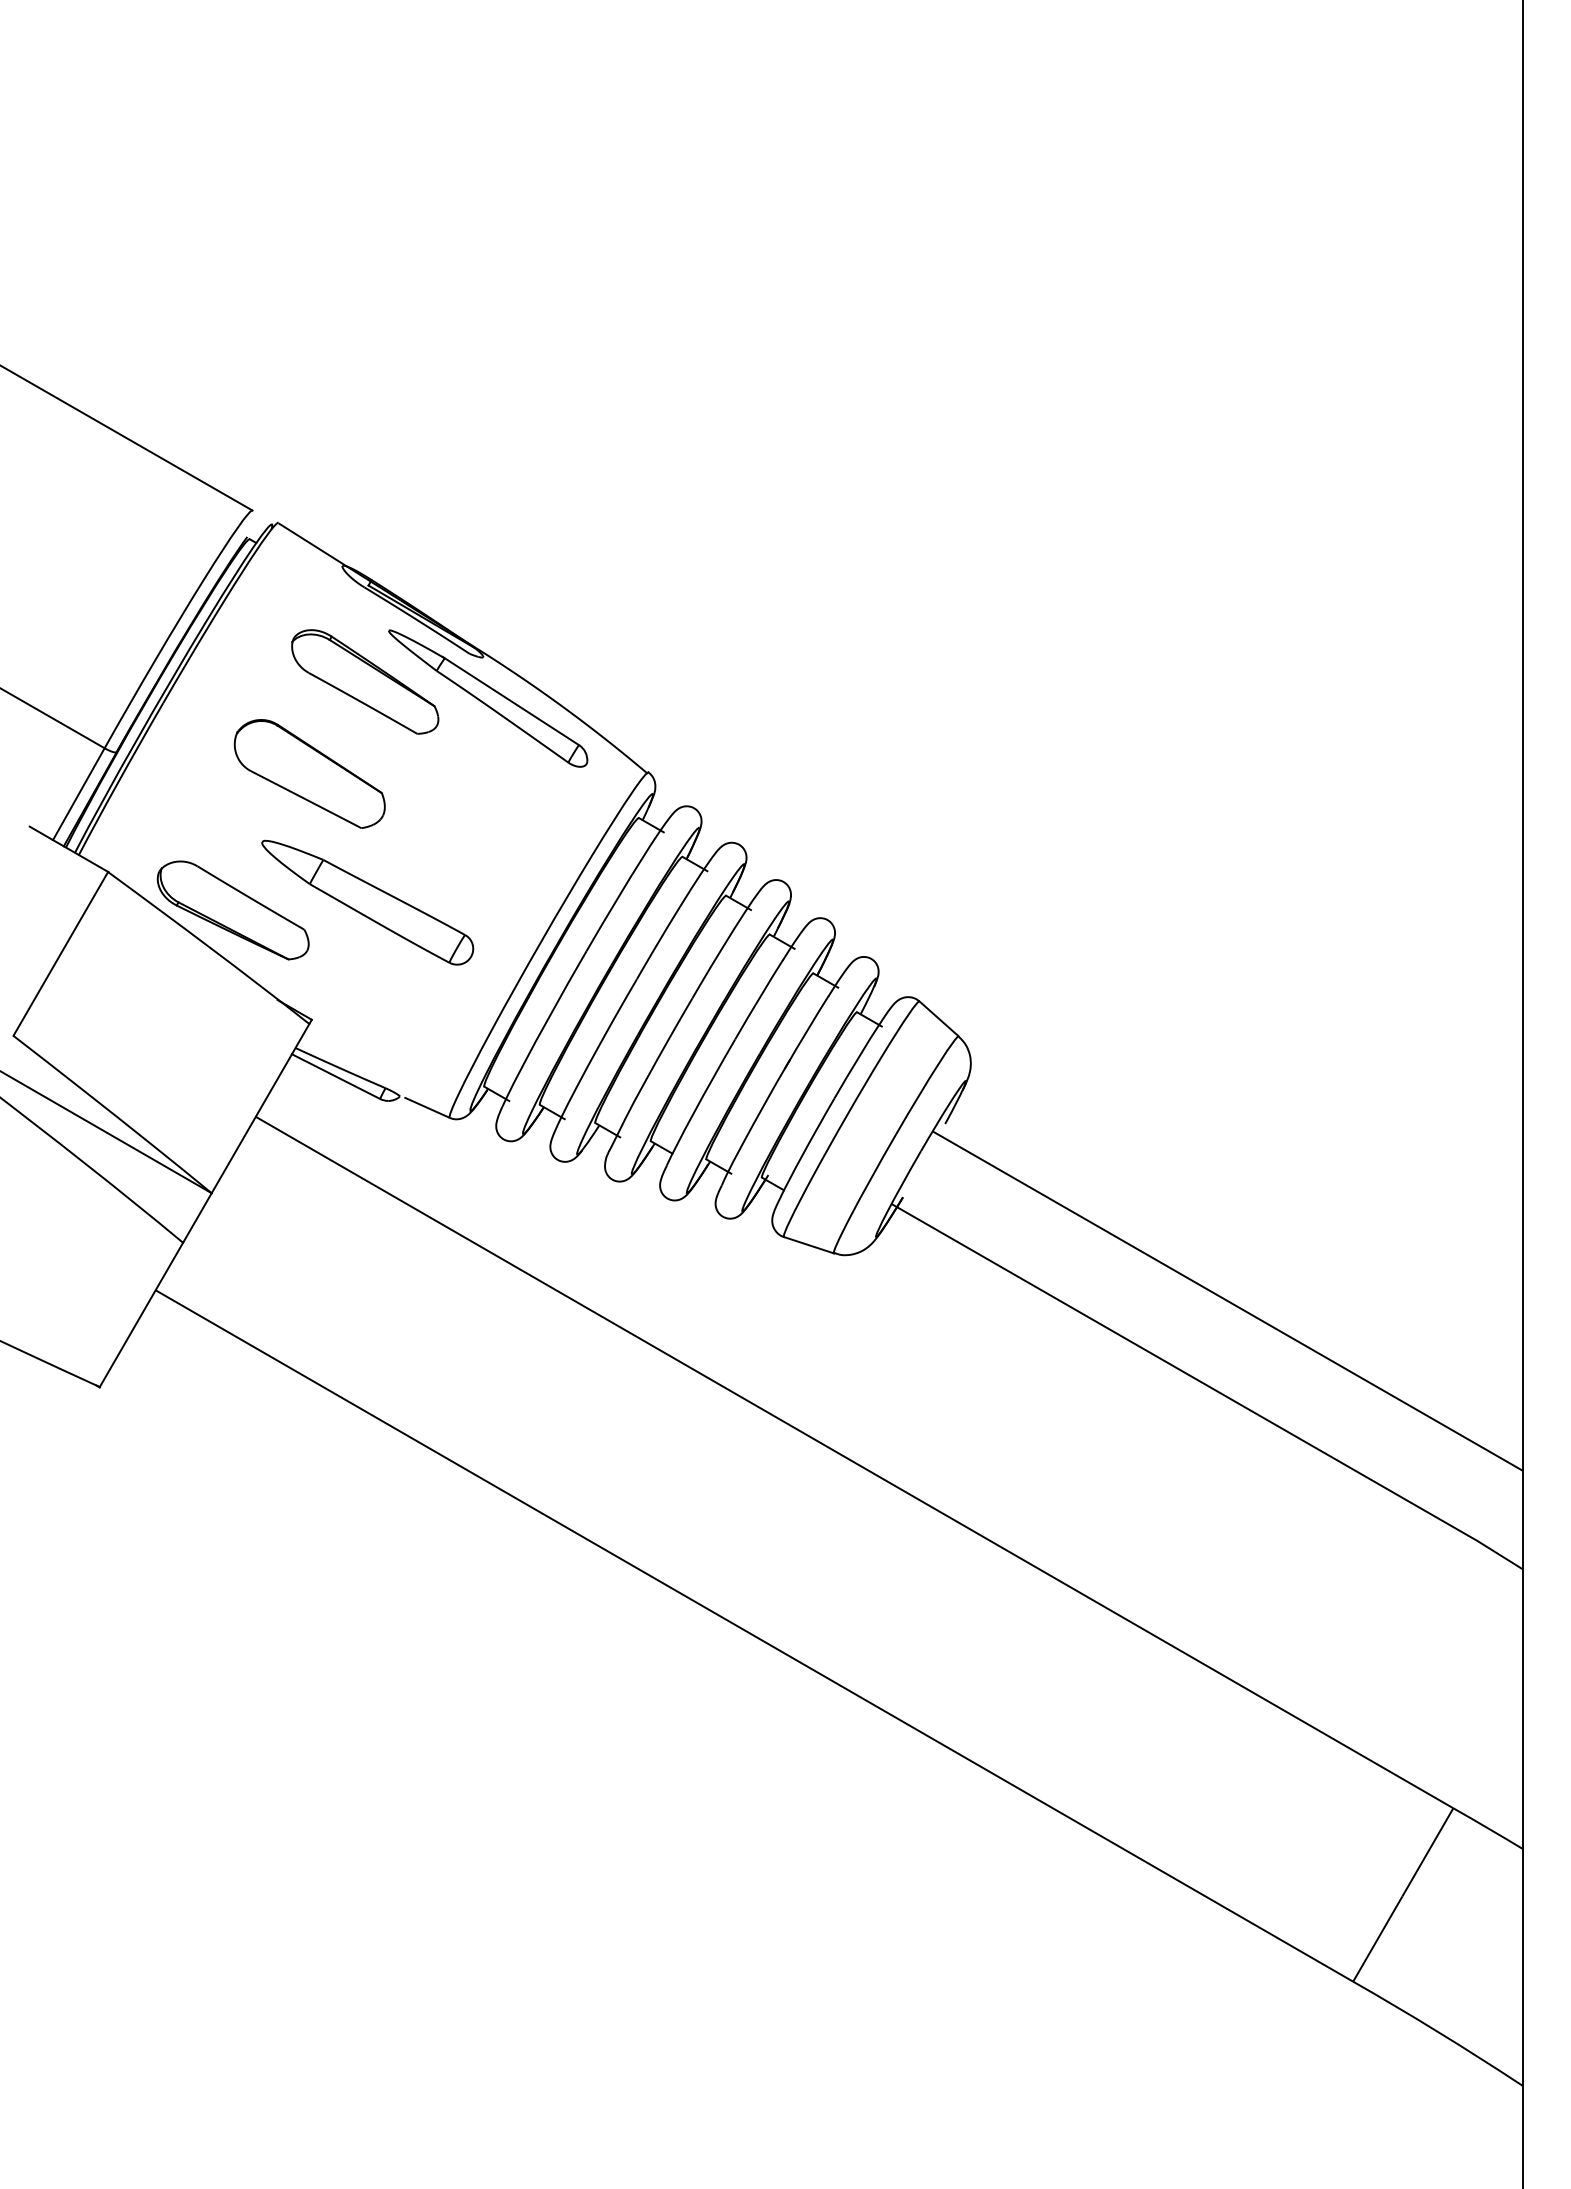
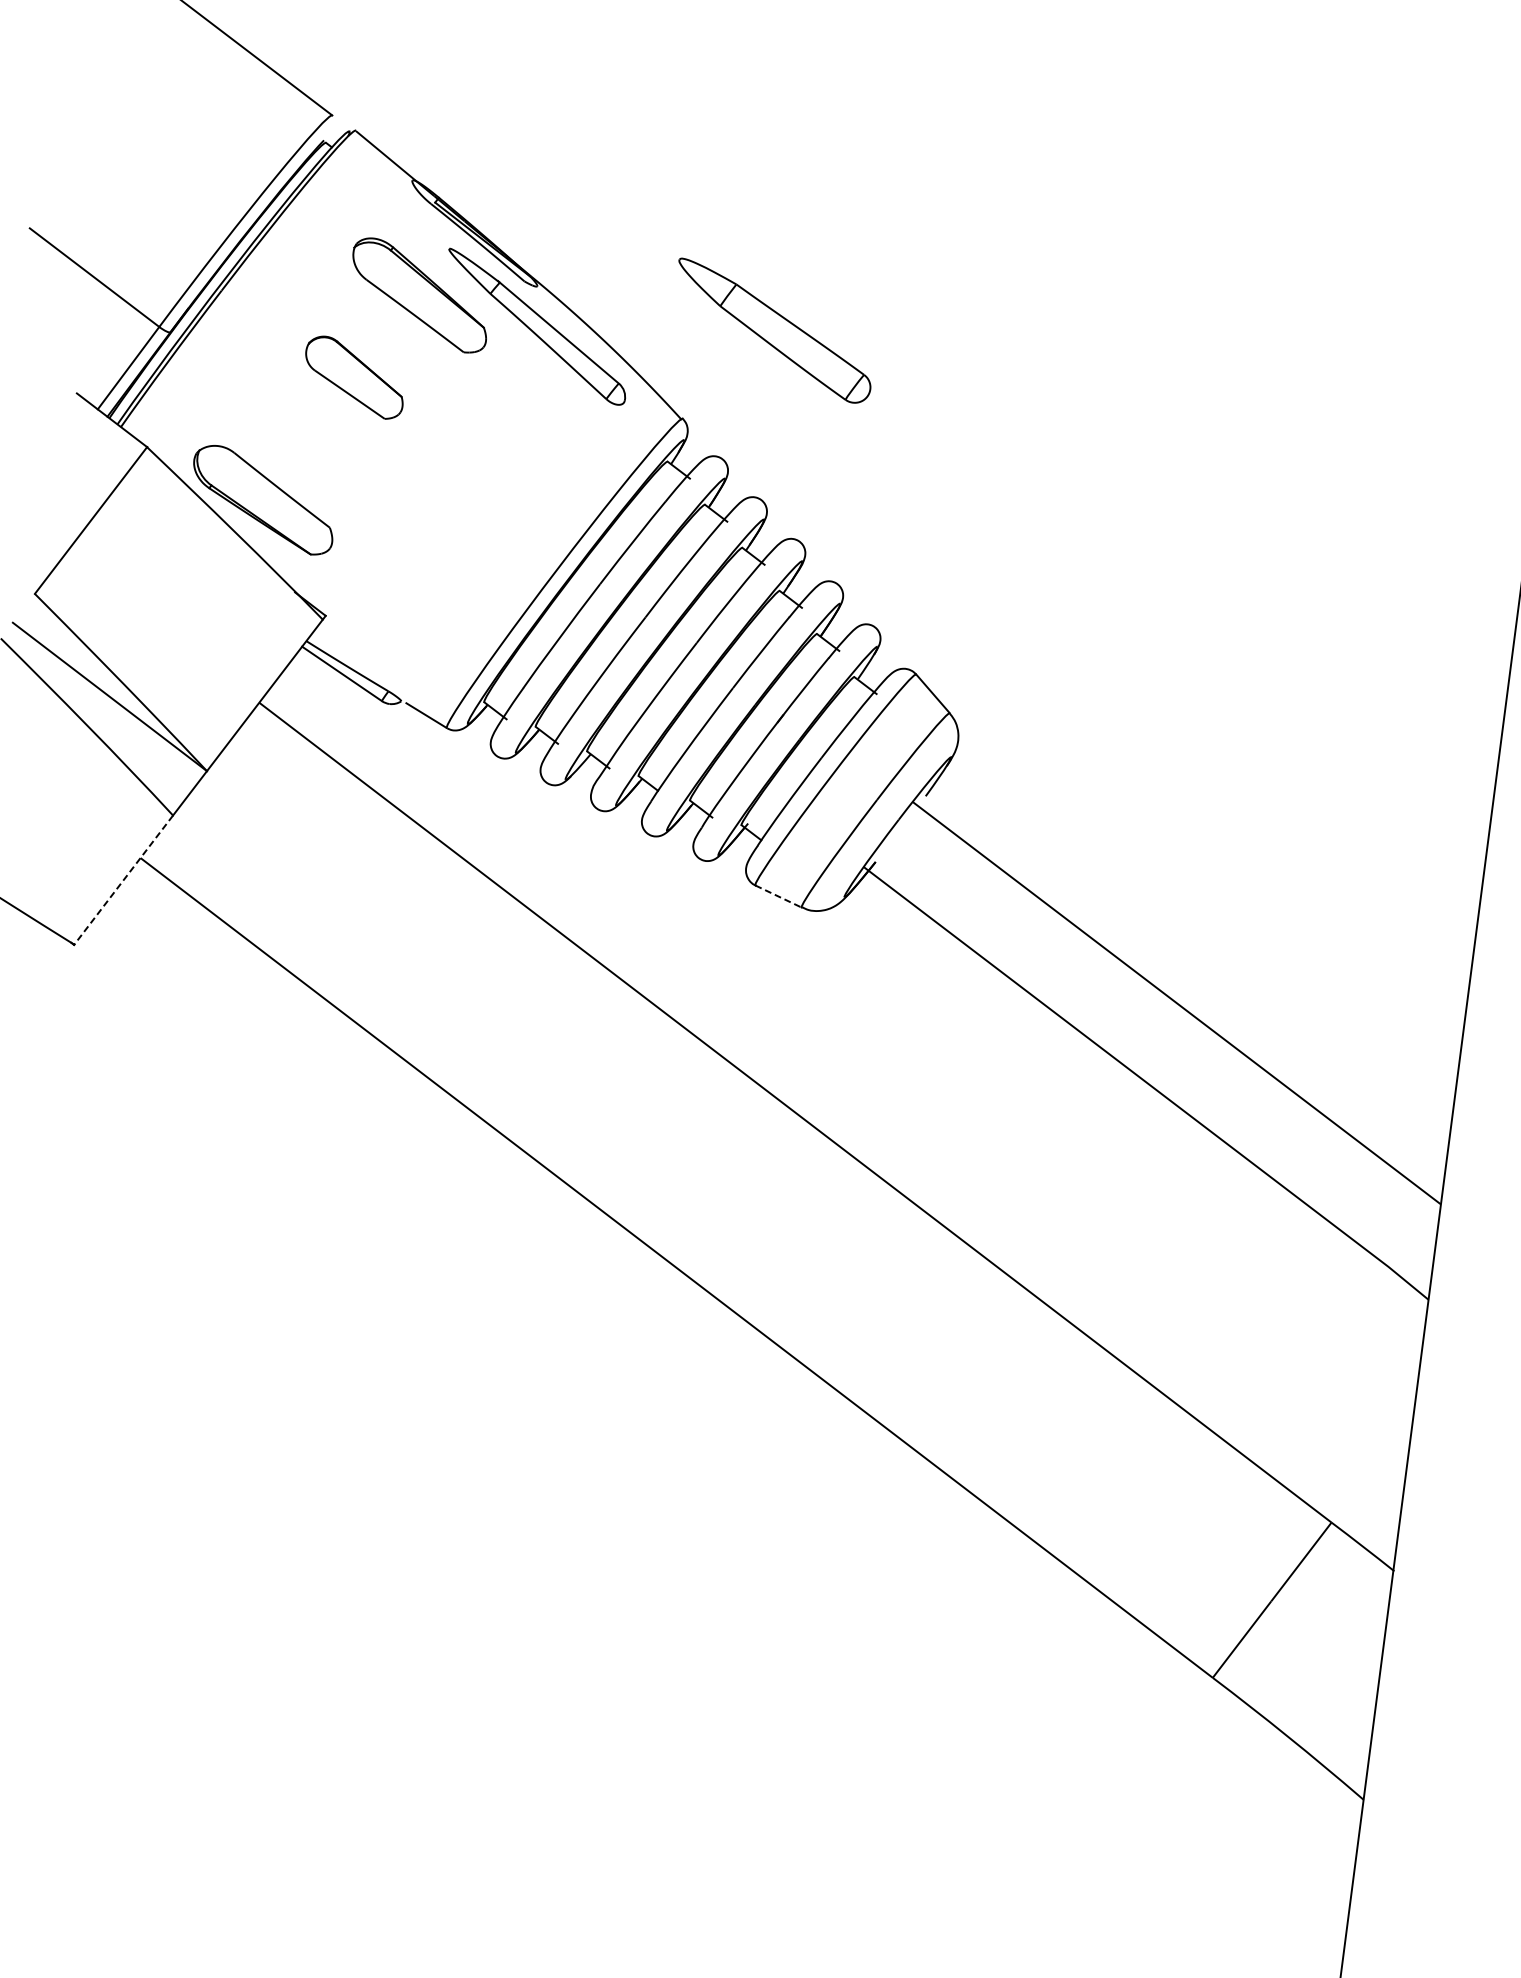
part: (309, 773) -> (354, 377), size x0.7
part: (367, 902) -> (773, 331), moved
line: (809, 1245) -> (779, 896), solid -> dashed
line: (141, 1315) -> (123, 880), solid -> dashed

